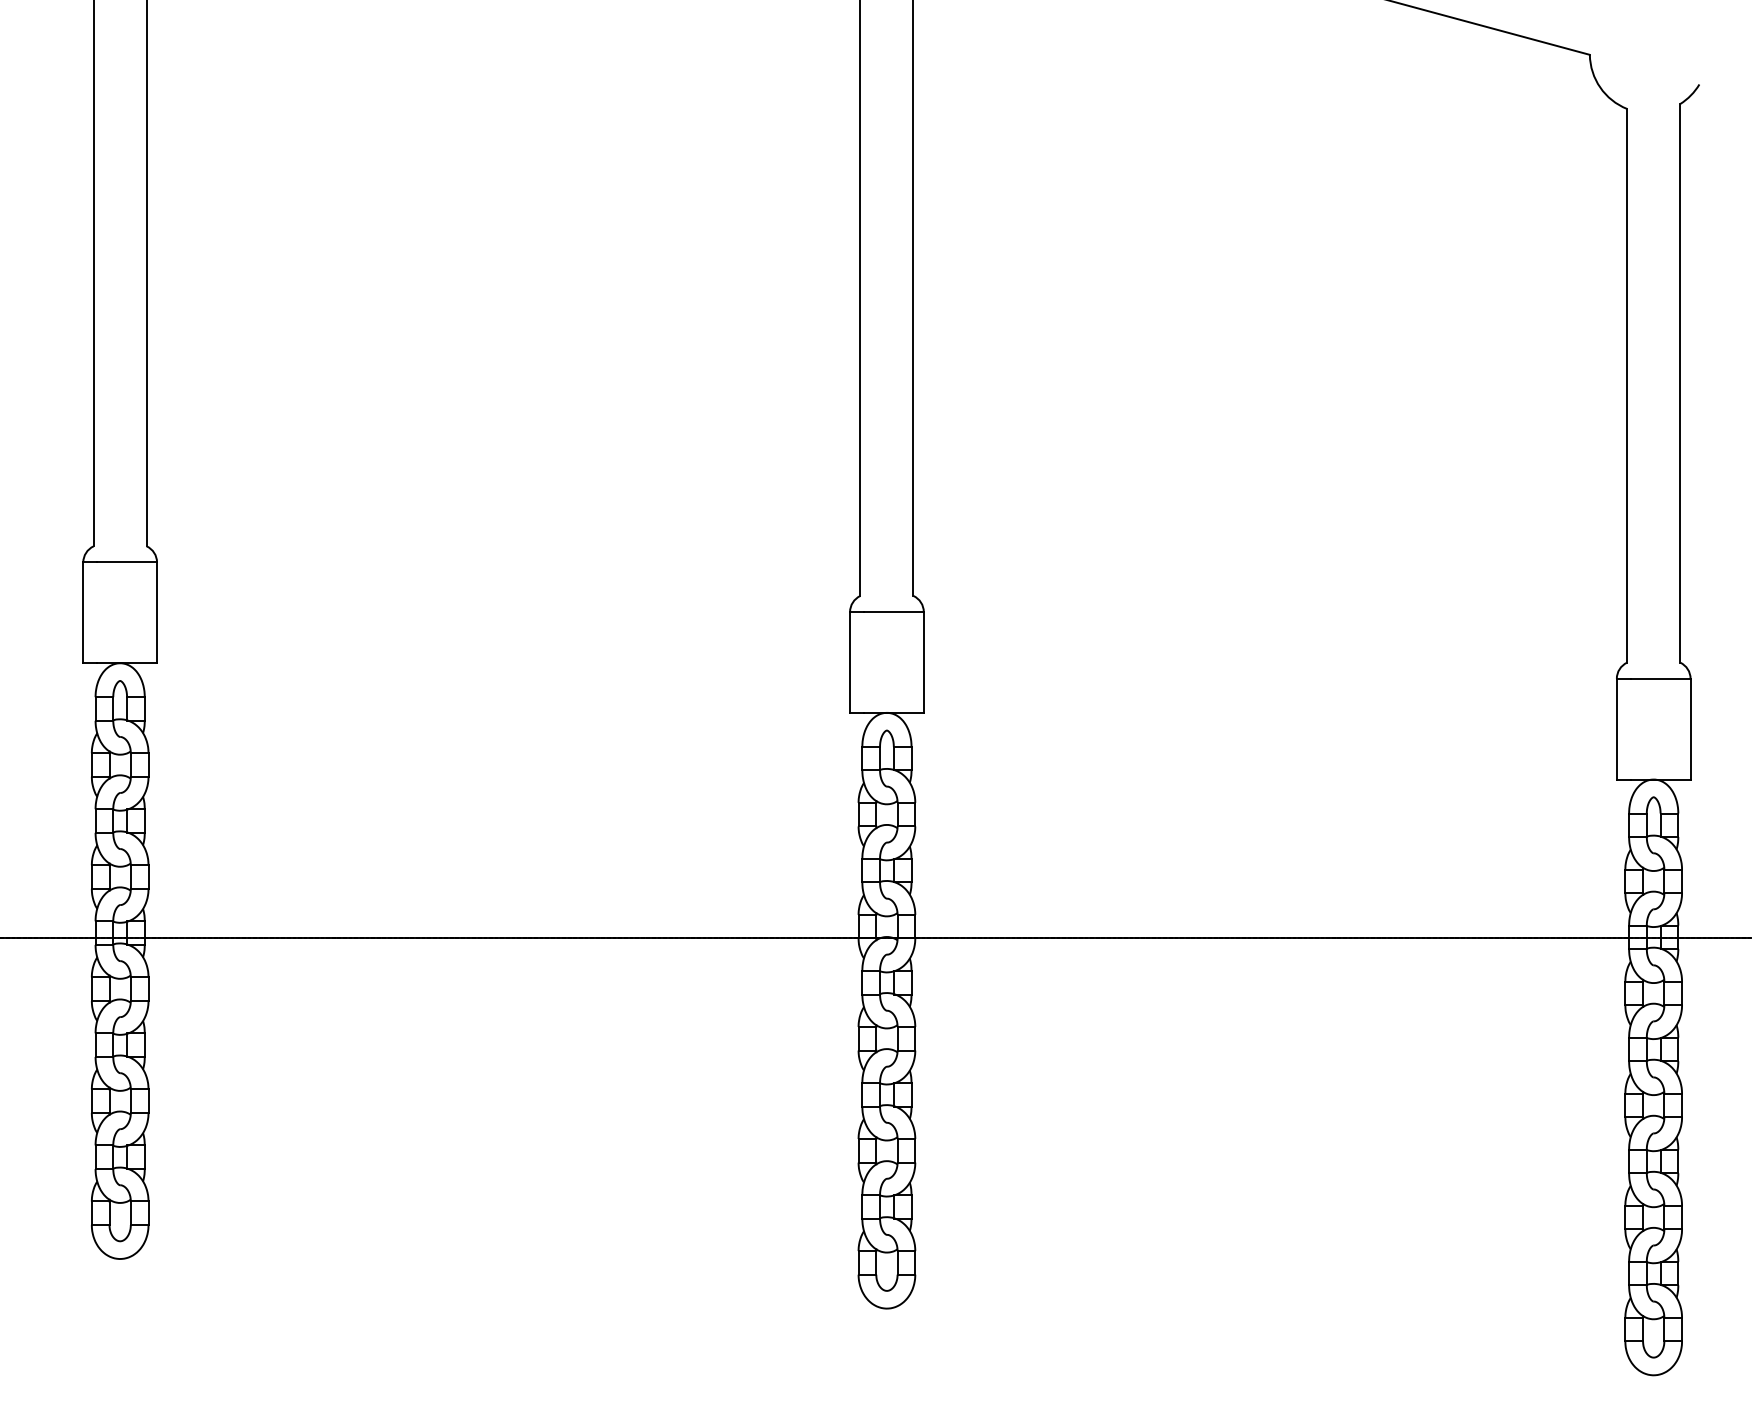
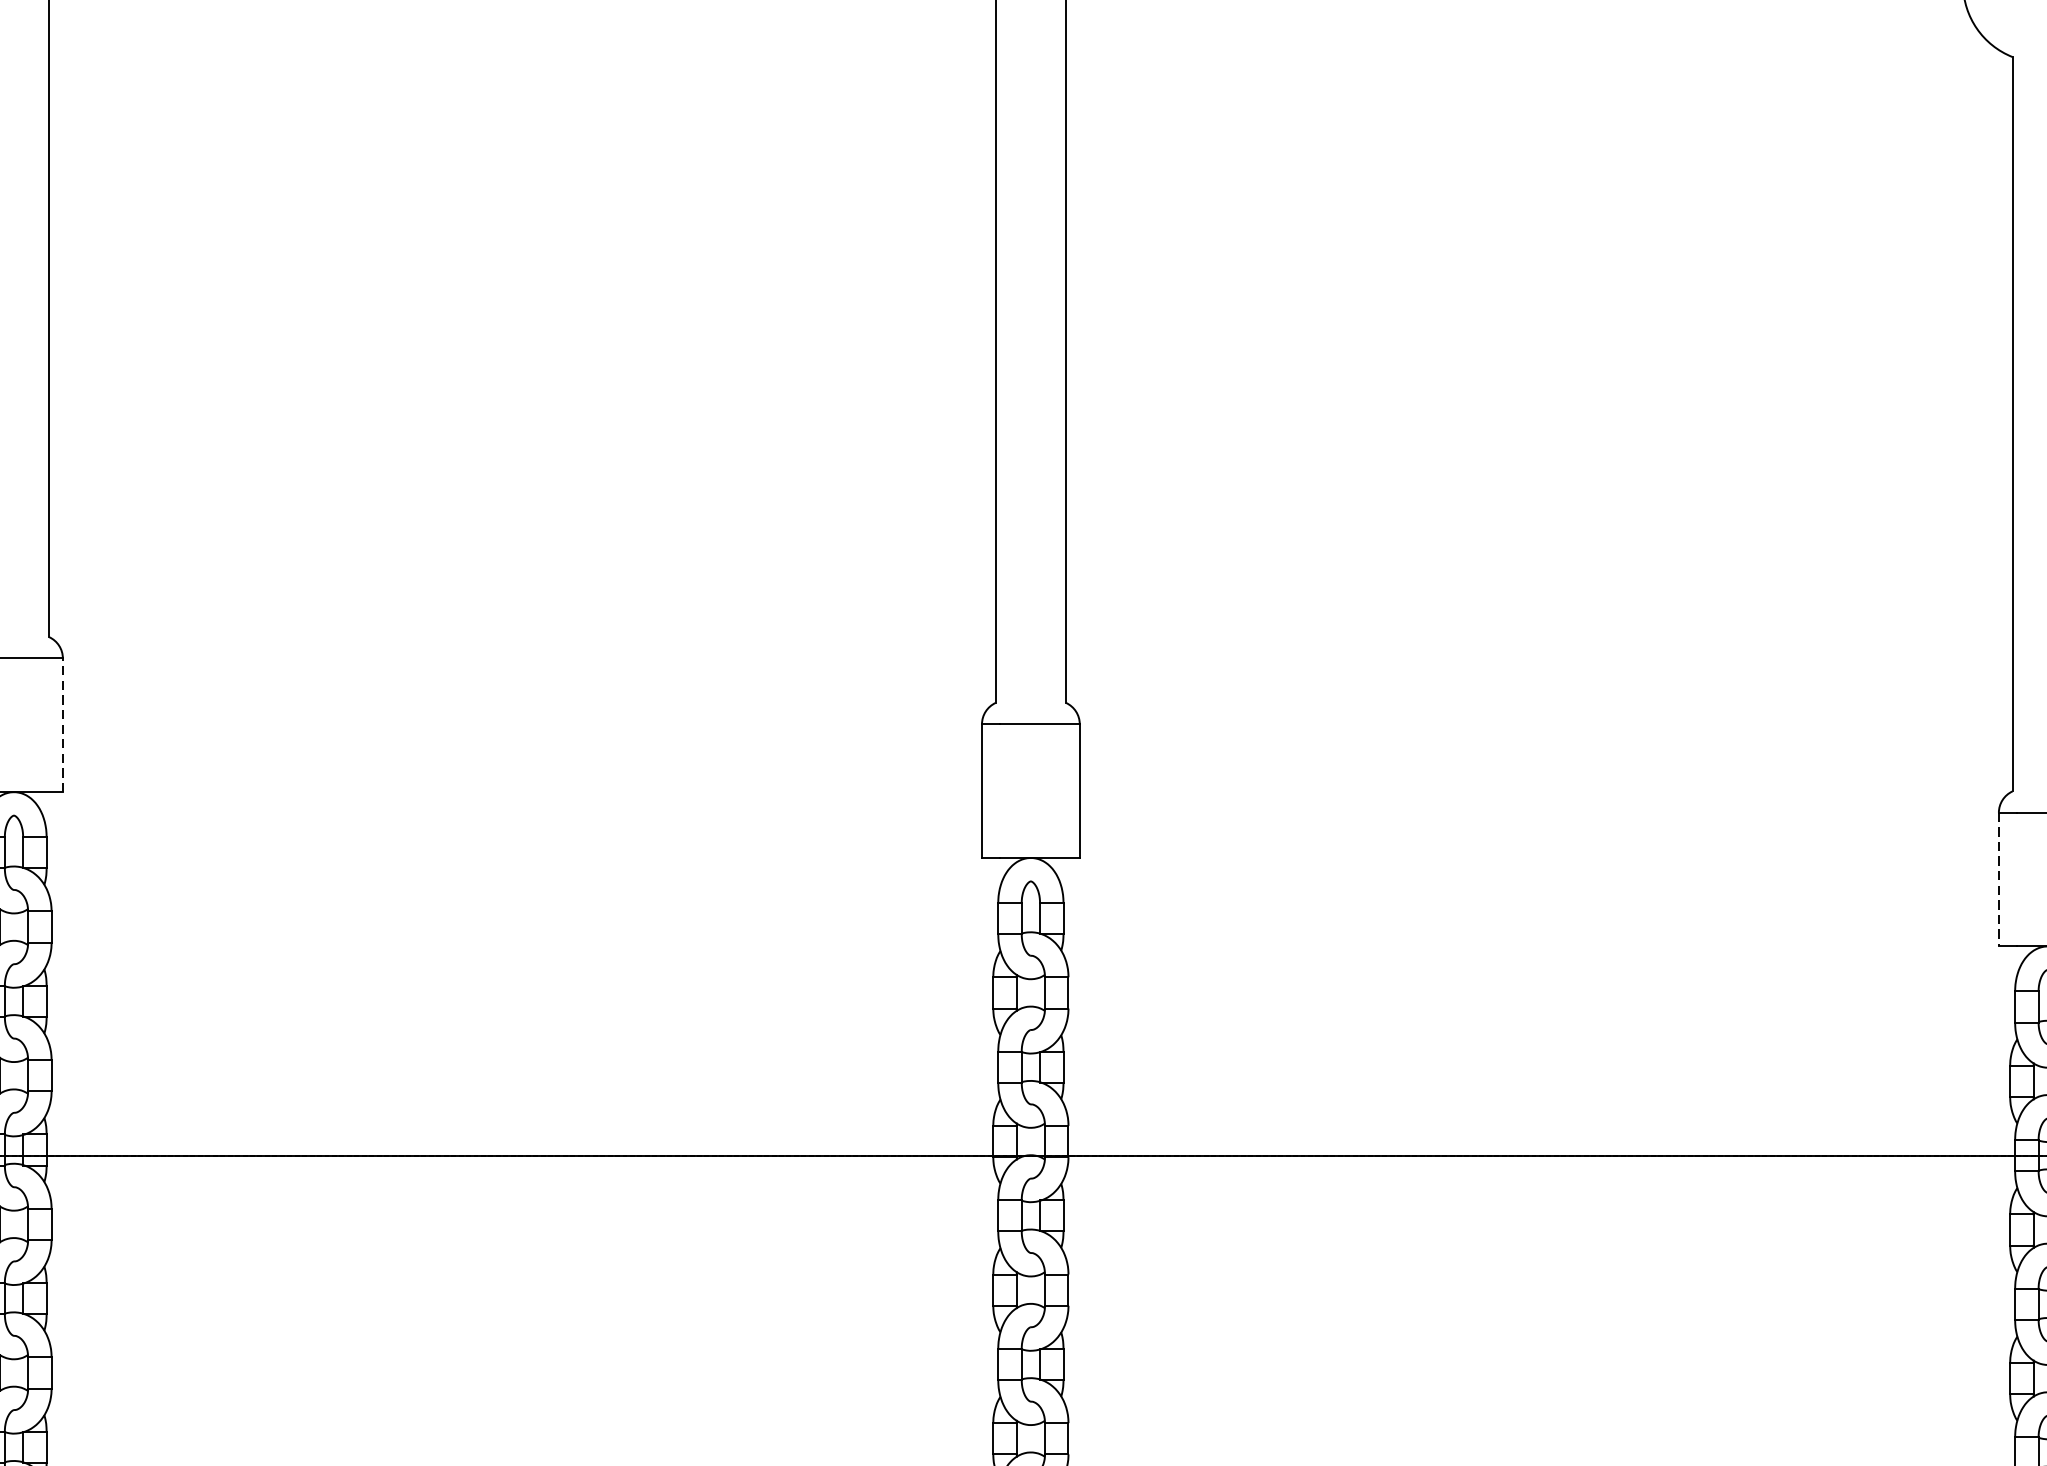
line: (157, 612) -> (63, 724), solid -> dashed
line: (1616, 729) -> (1998, 880), solid -> dashed

